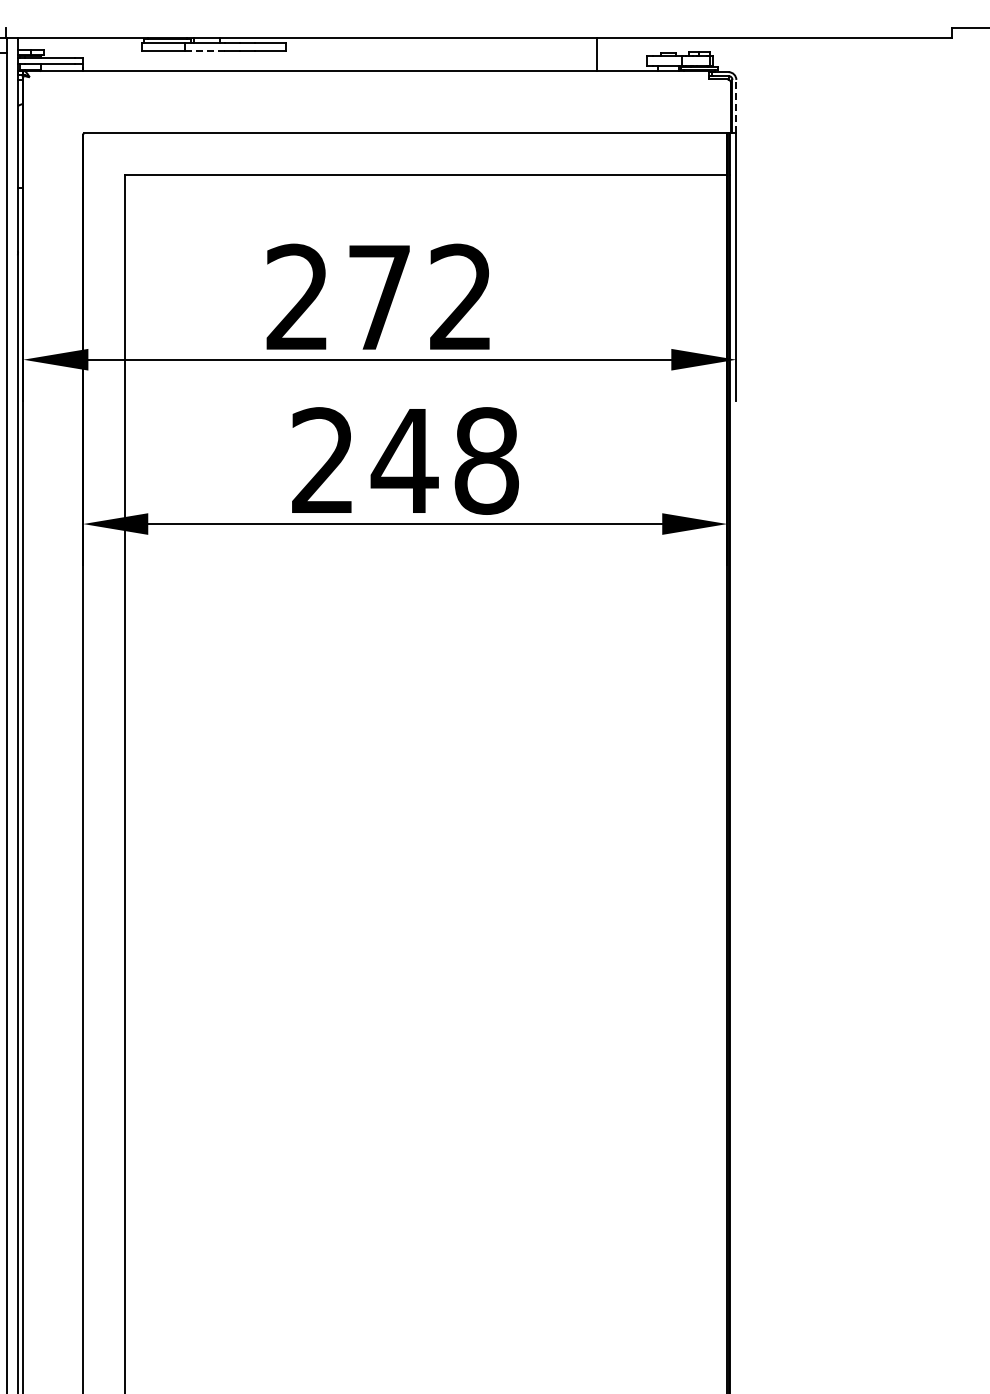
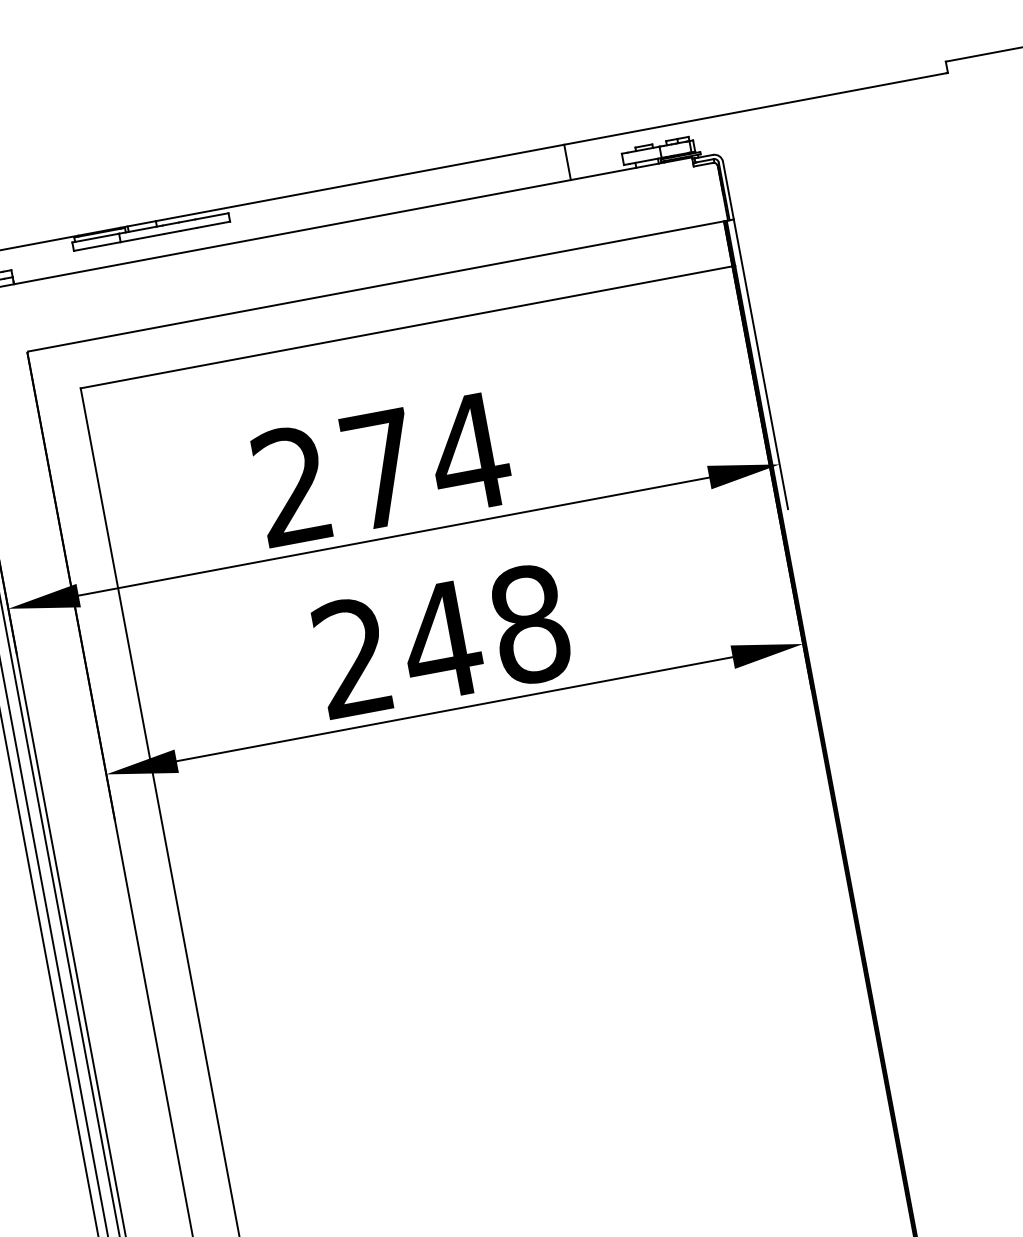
line: (204, 51) -> (141, 238), dashed -> solid
line: (736, 106) -> (728, 190), dashed -> solid
text: (461, 296) -> (469, 451), 272 -> 274

